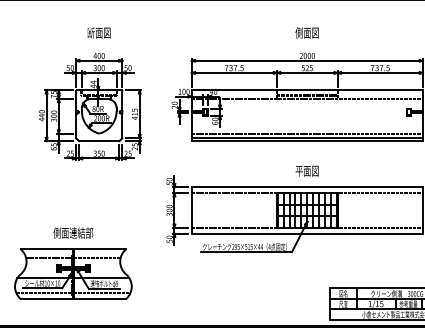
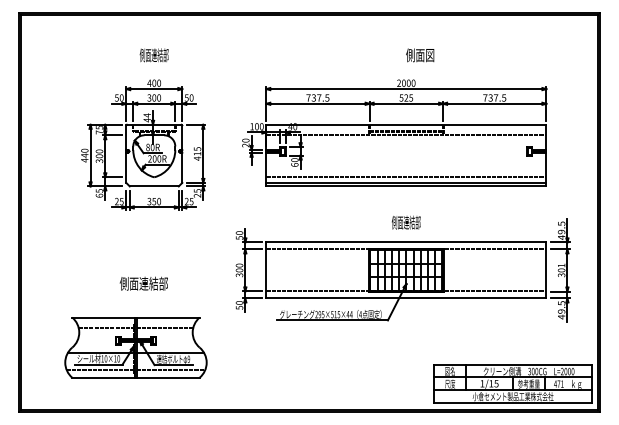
text: (98, 33) -> (153, 55), 断面図 -> 側面連結部
text: (307, 33) -> (420, 55), moved
text: (306, 170) -> (405, 222), 平面図 -> 側面連結部
text: (72, 232) -> (143, 283), moved
part: (72, 274) -> (135, 347), moved

